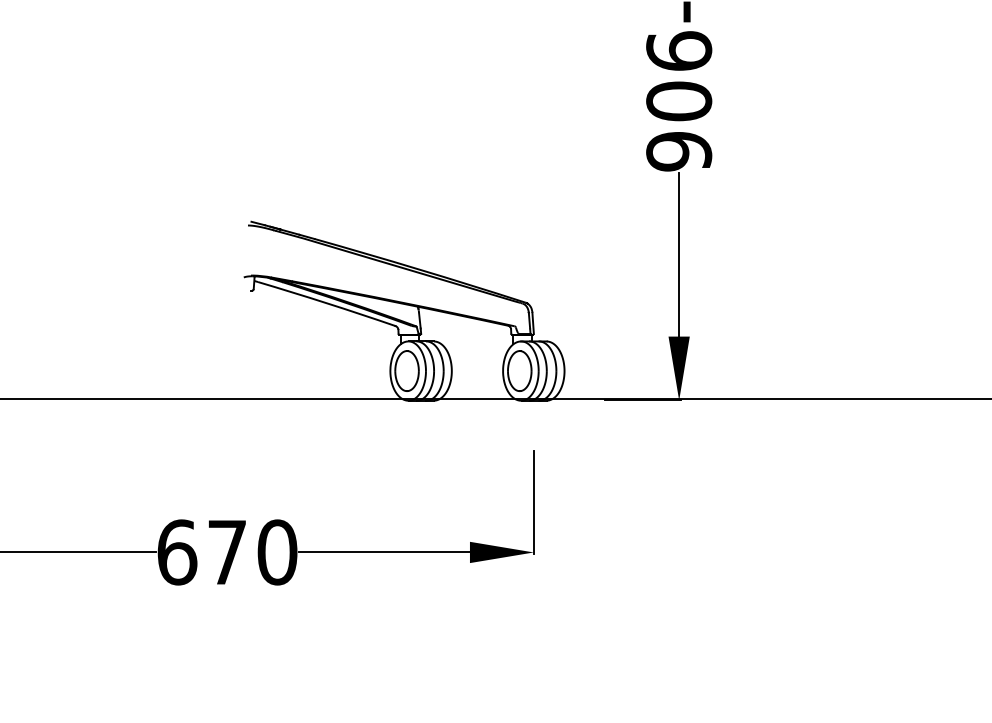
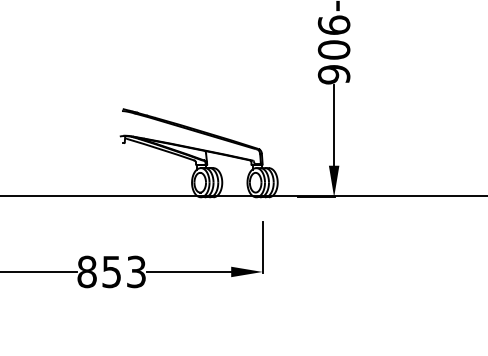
text: (226, 551) -> (111, 271), 670 -> 853

